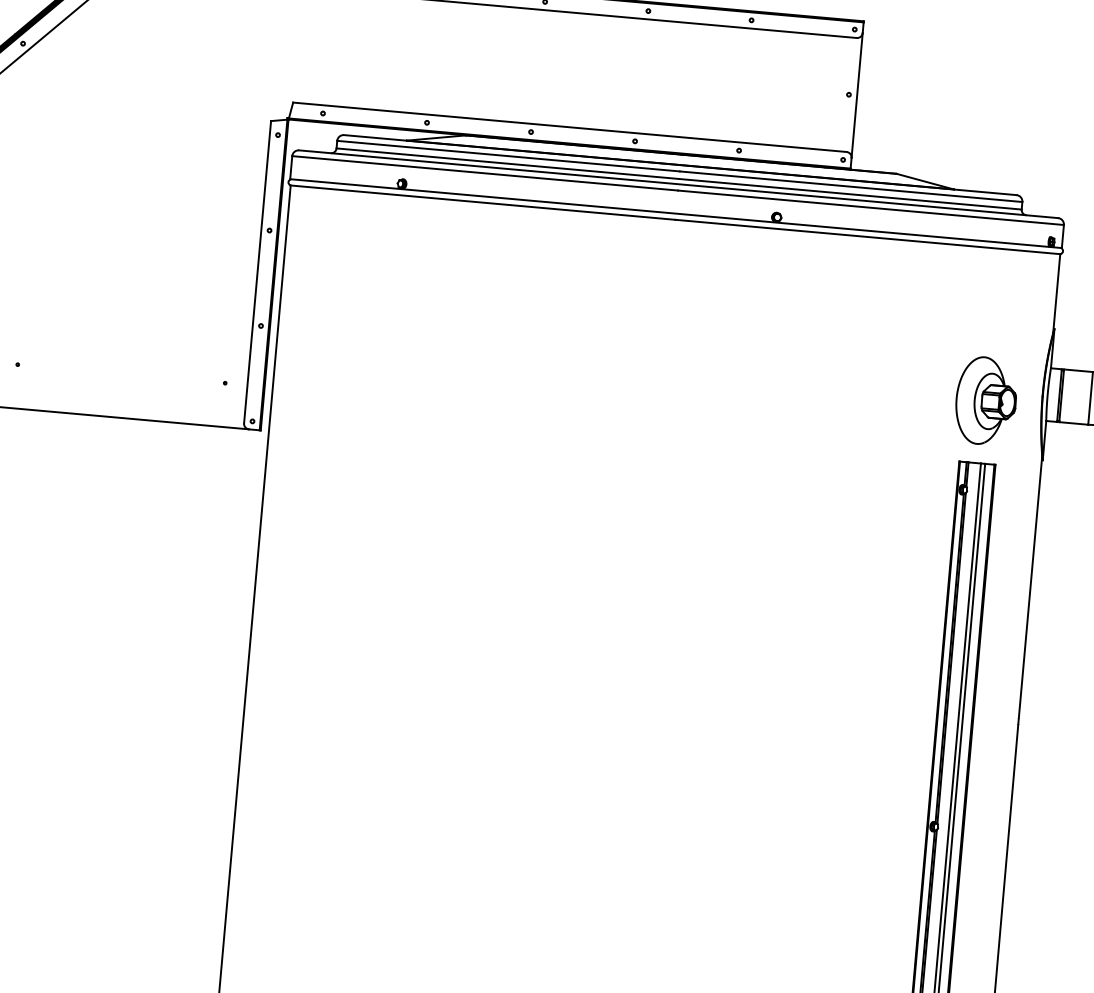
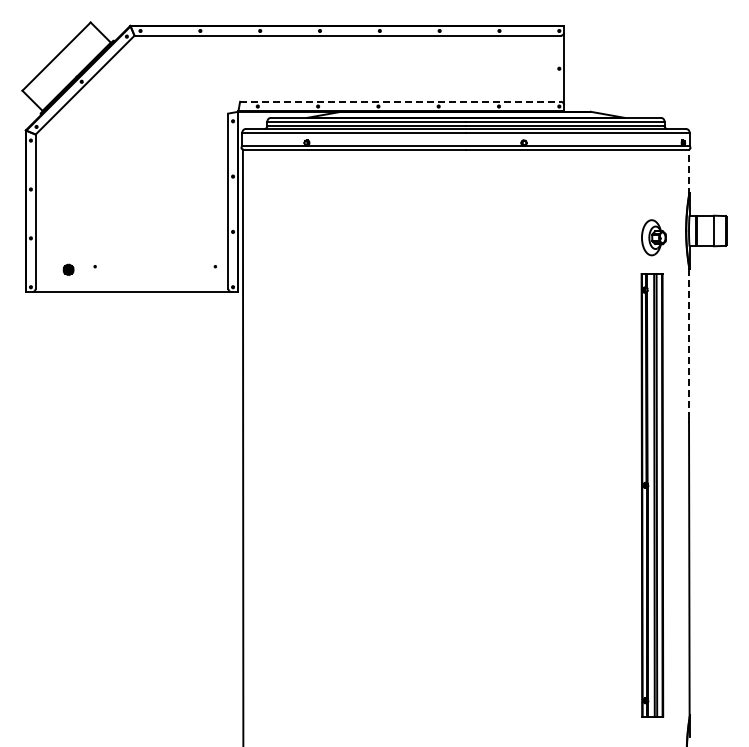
line: (571, 126) -> (401, 101), solid -> dashed
line: (1057, 293) -> (689, 172), solid -> dashed
part: (985, 400) -> (653, 237), size x0.7
line: (1031, 587) -> (689, 342), solid -> dashed

